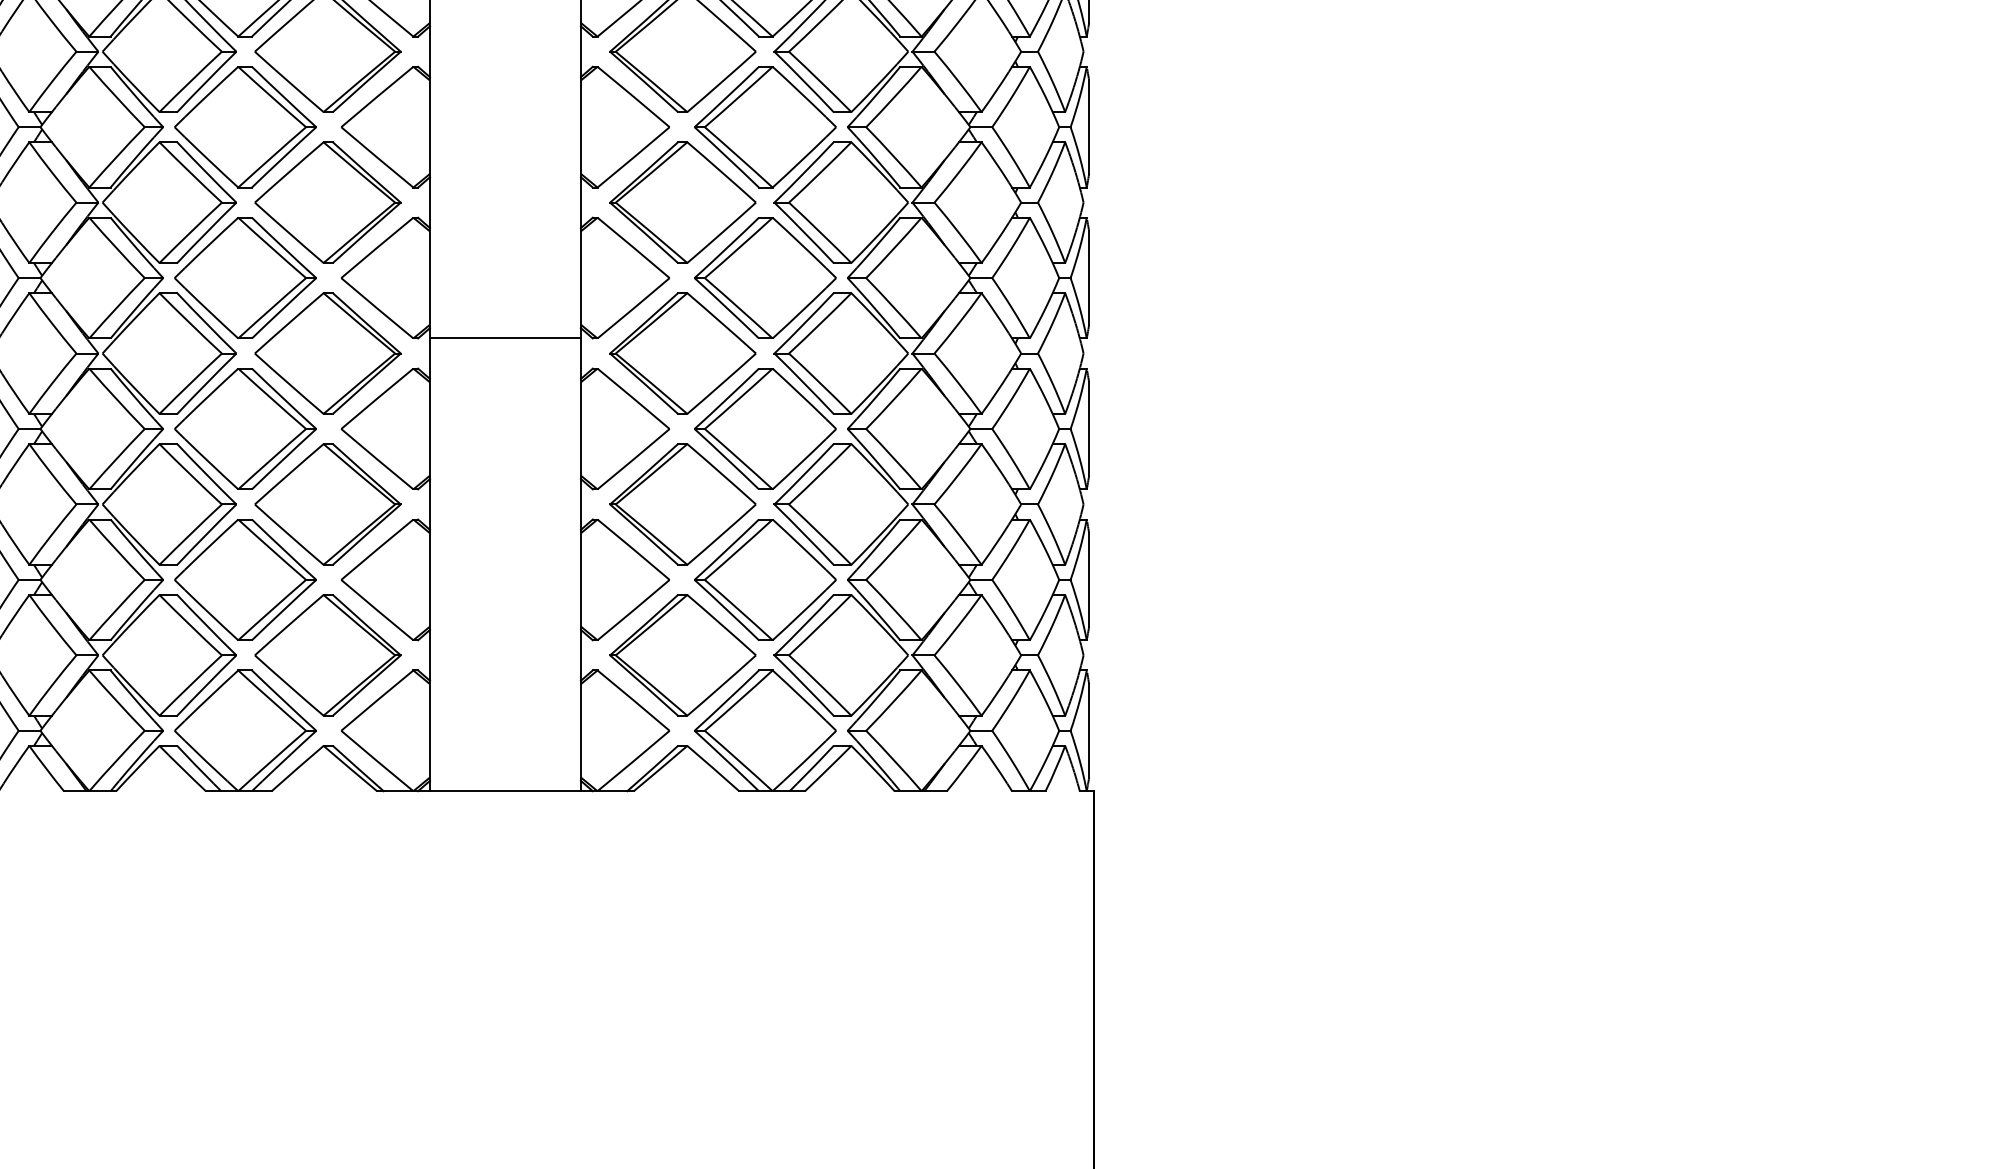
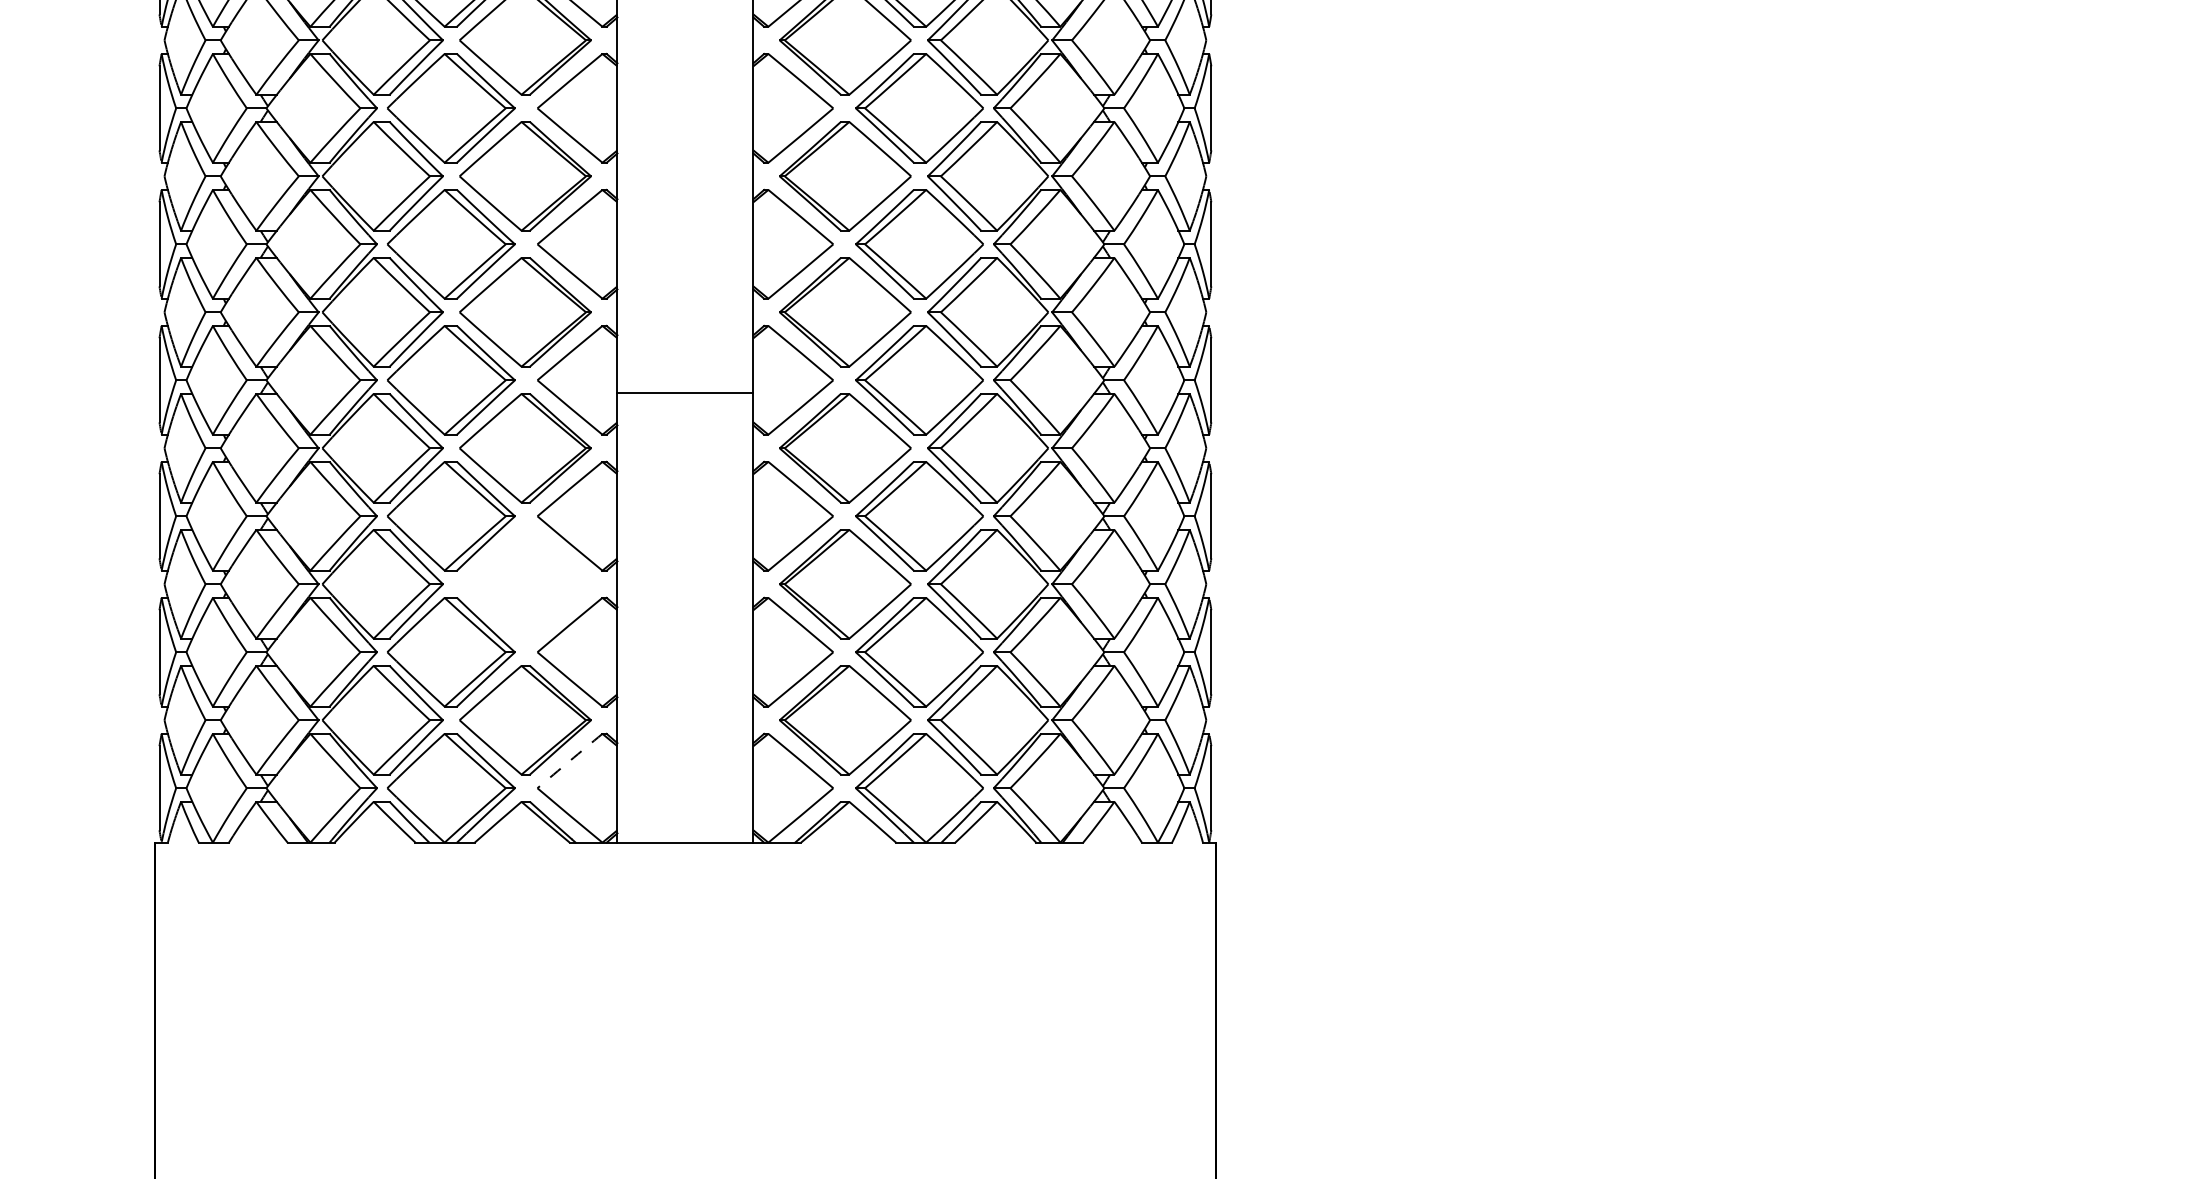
line: (505, 338) -> (685, 392), moved
part: (327, 504) -> (525, 584), removed
arc: (376, 700) -> (569, 760), solid -> dashed

